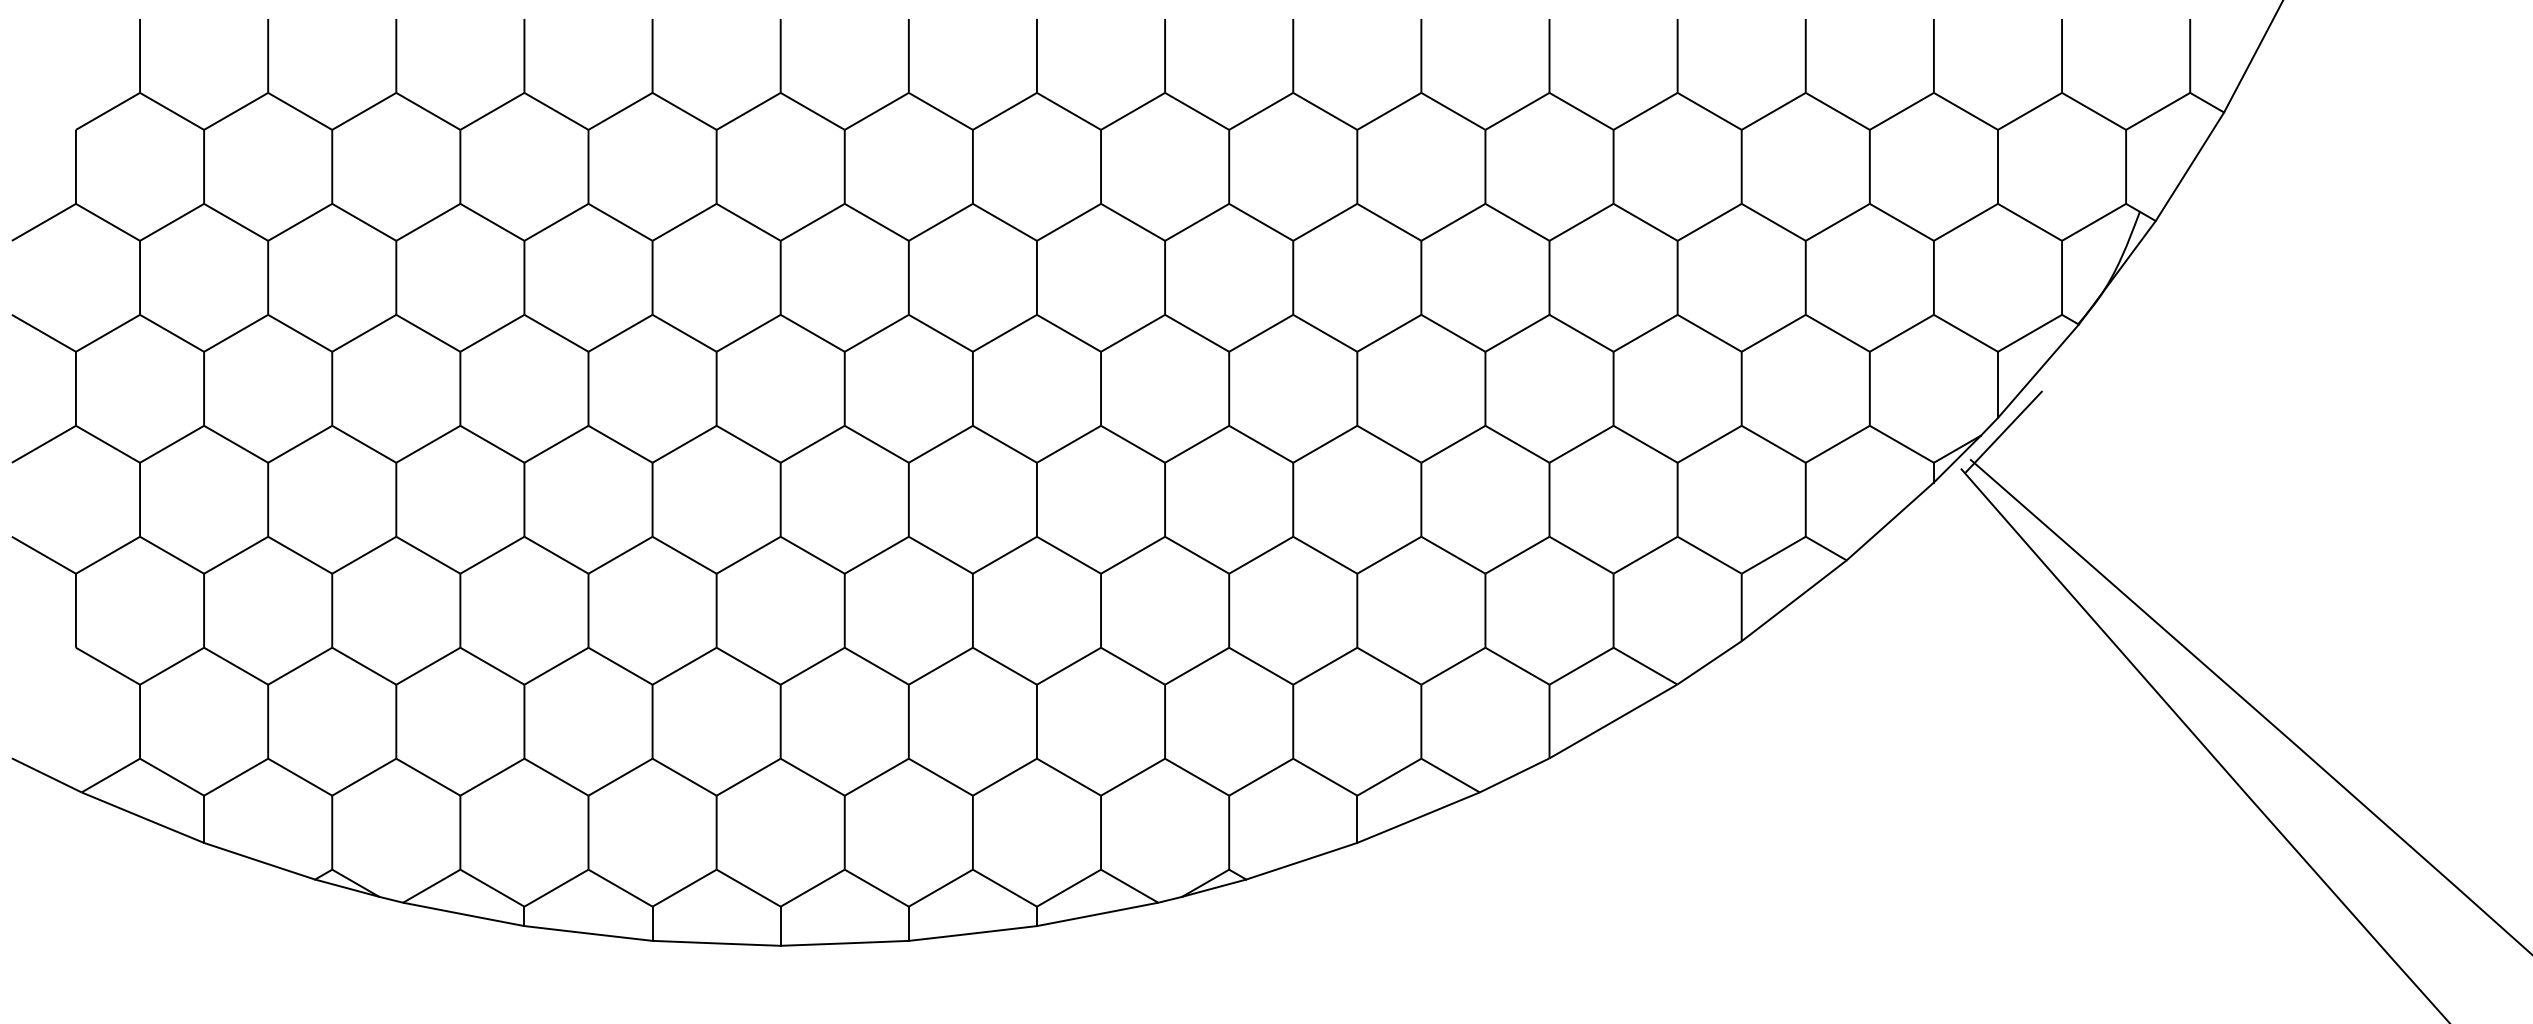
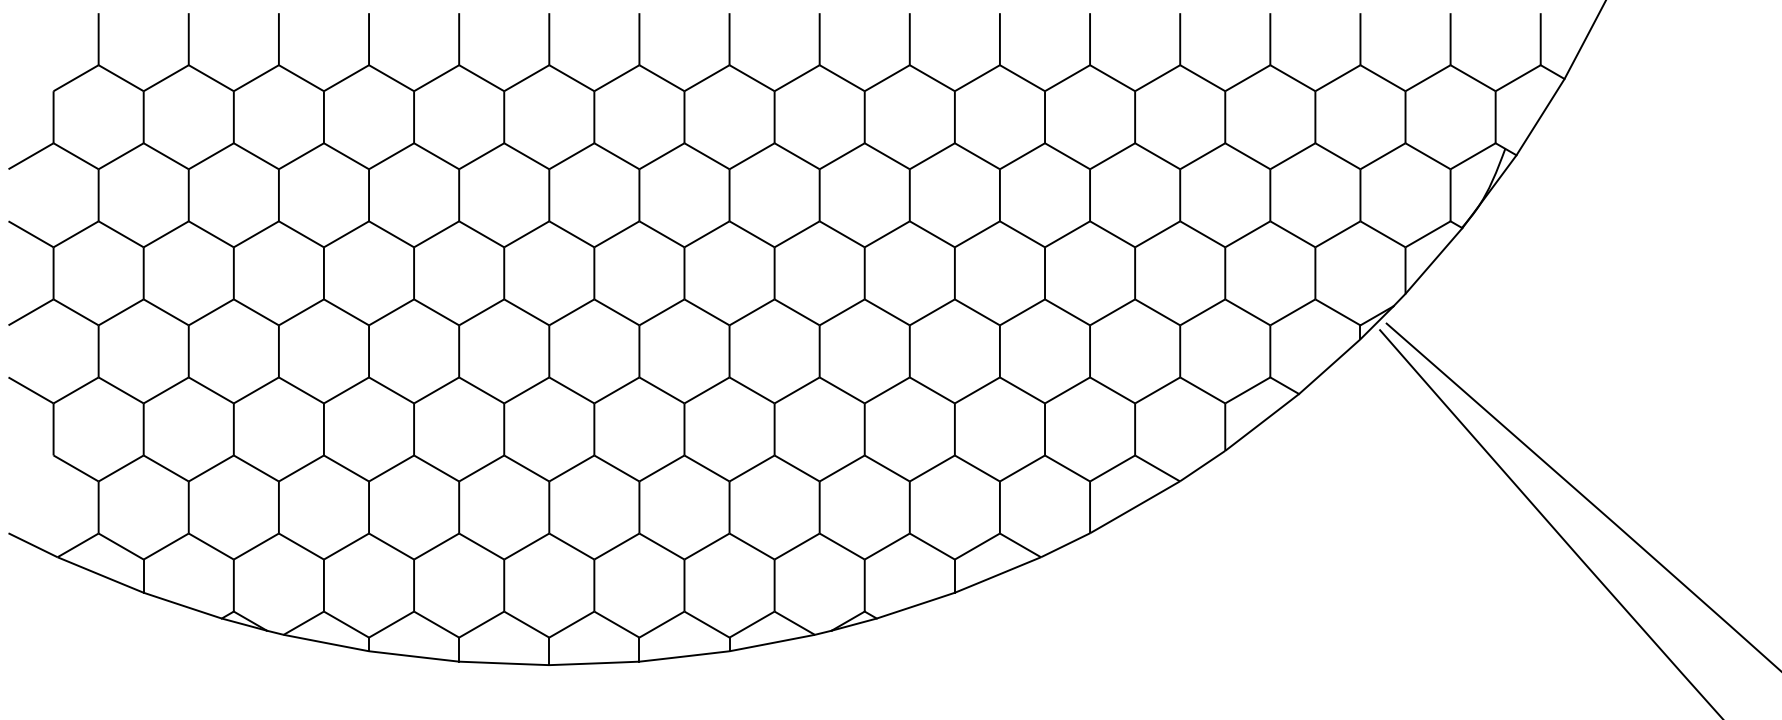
line: (2003, 431) -> (1409, 303), removed

